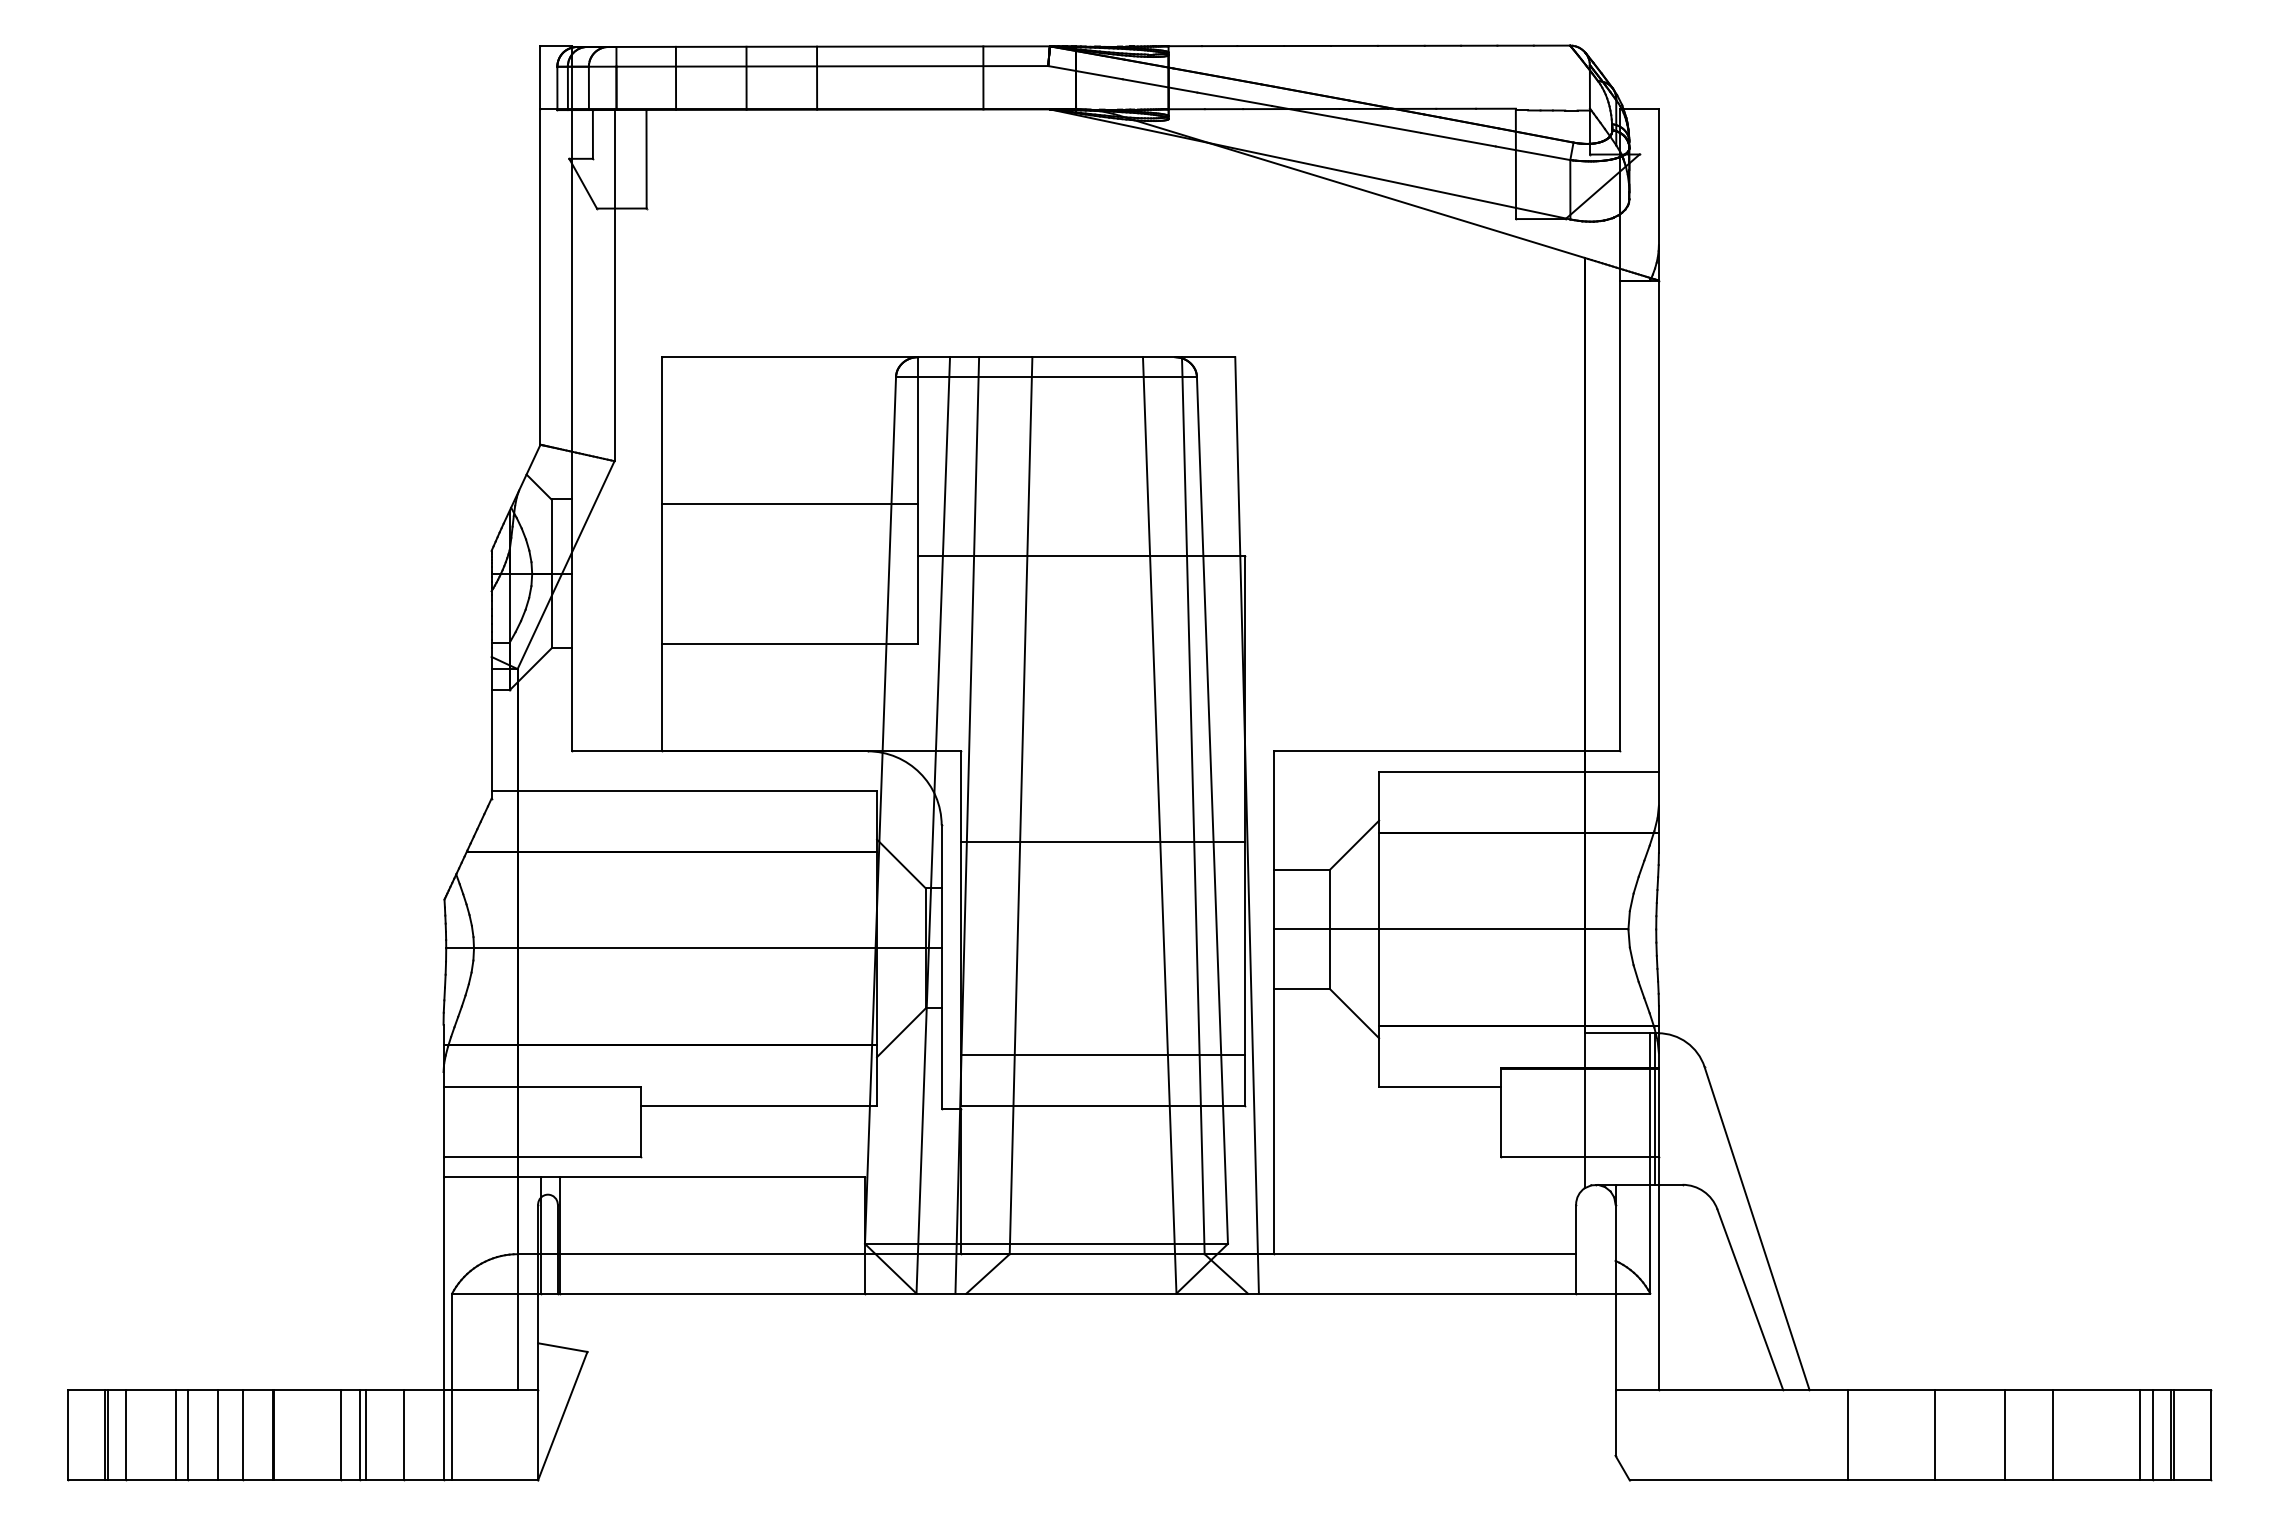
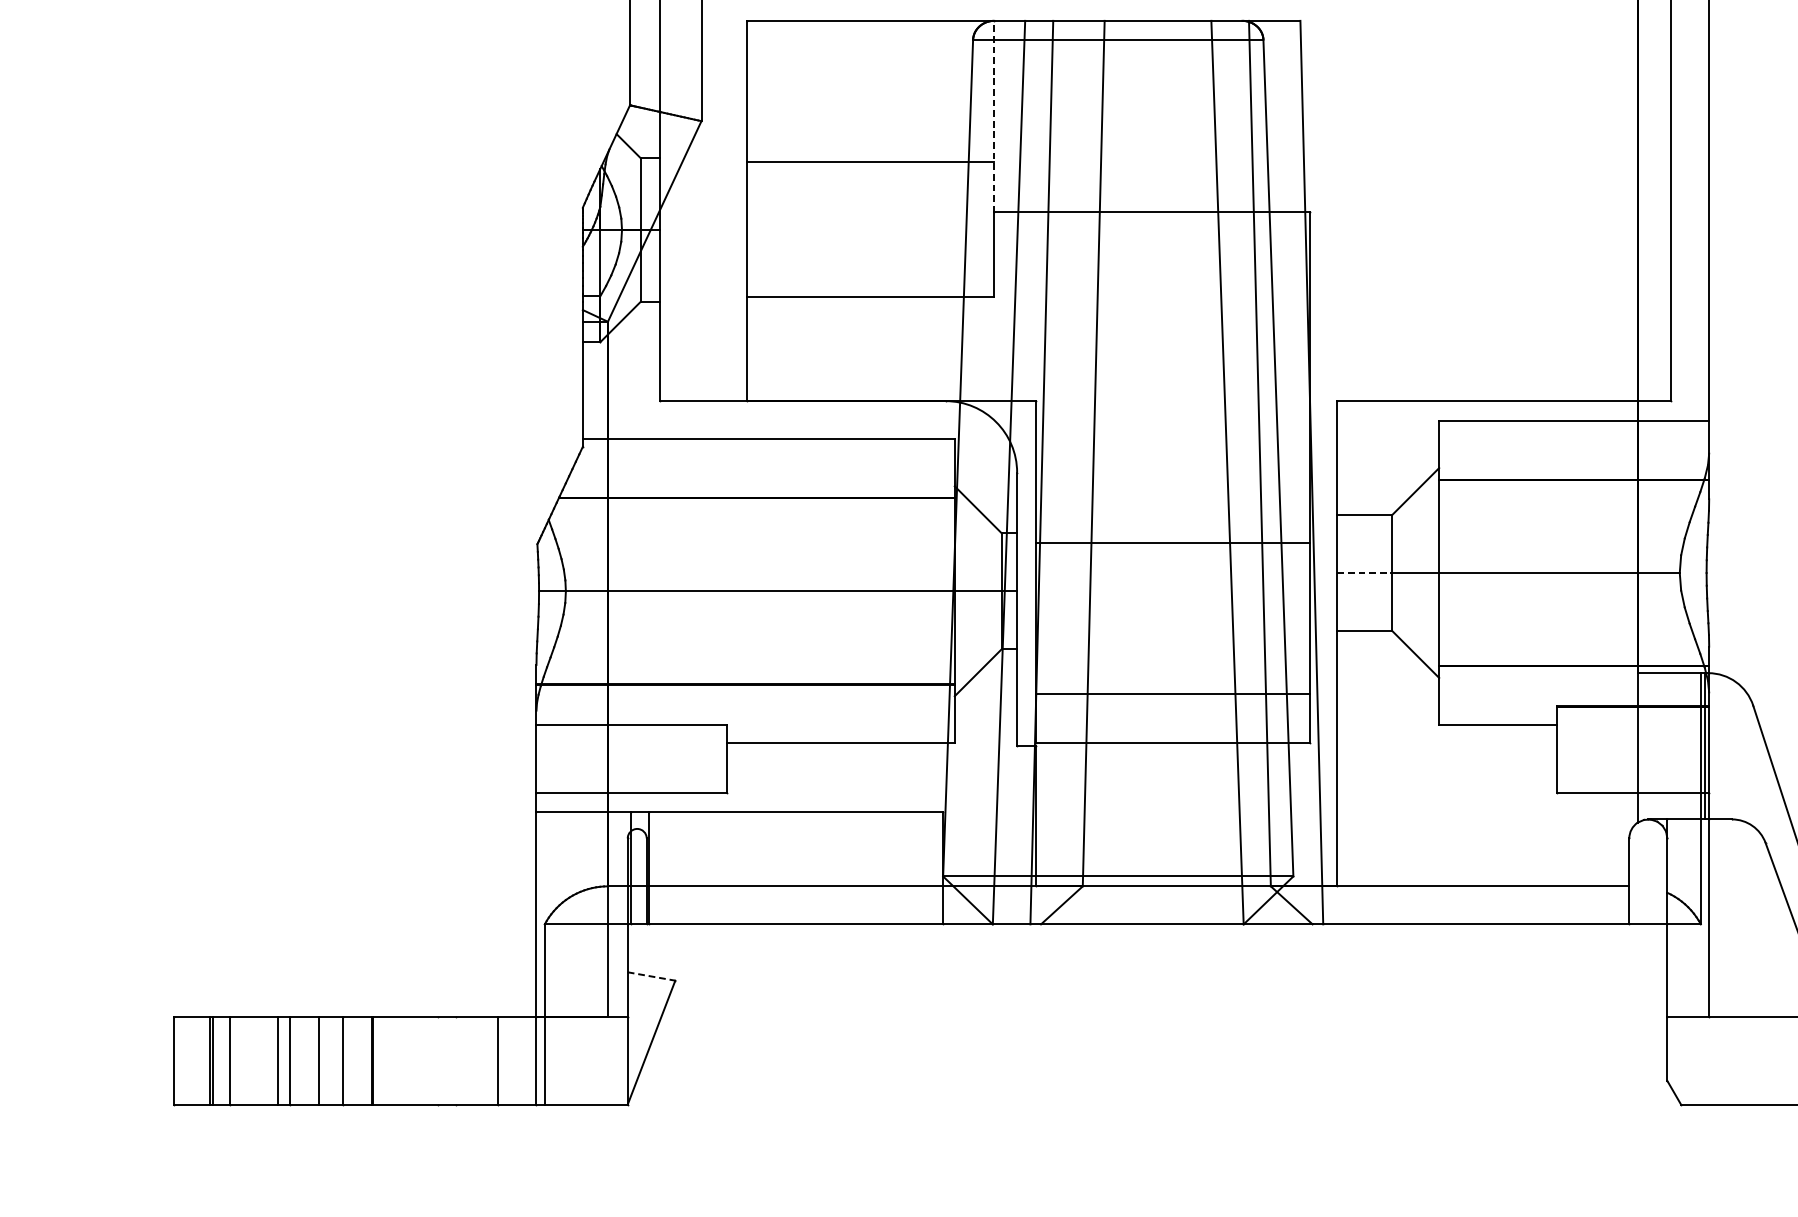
line: (917, 456) -> (993, 116), solid -> dashed
line: (1102, 841) -> (1172, 542), moved
line: (1302, 929) -> (1365, 573), solid -> dashed
line: (563, 1347) -> (652, 976), solid -> dashed
line: (341, 1434) -> (438, 1060), removed
line: (359, 1434) -> (455, 1060), removed
line: (365, 1434) -> (461, 1060), removed

